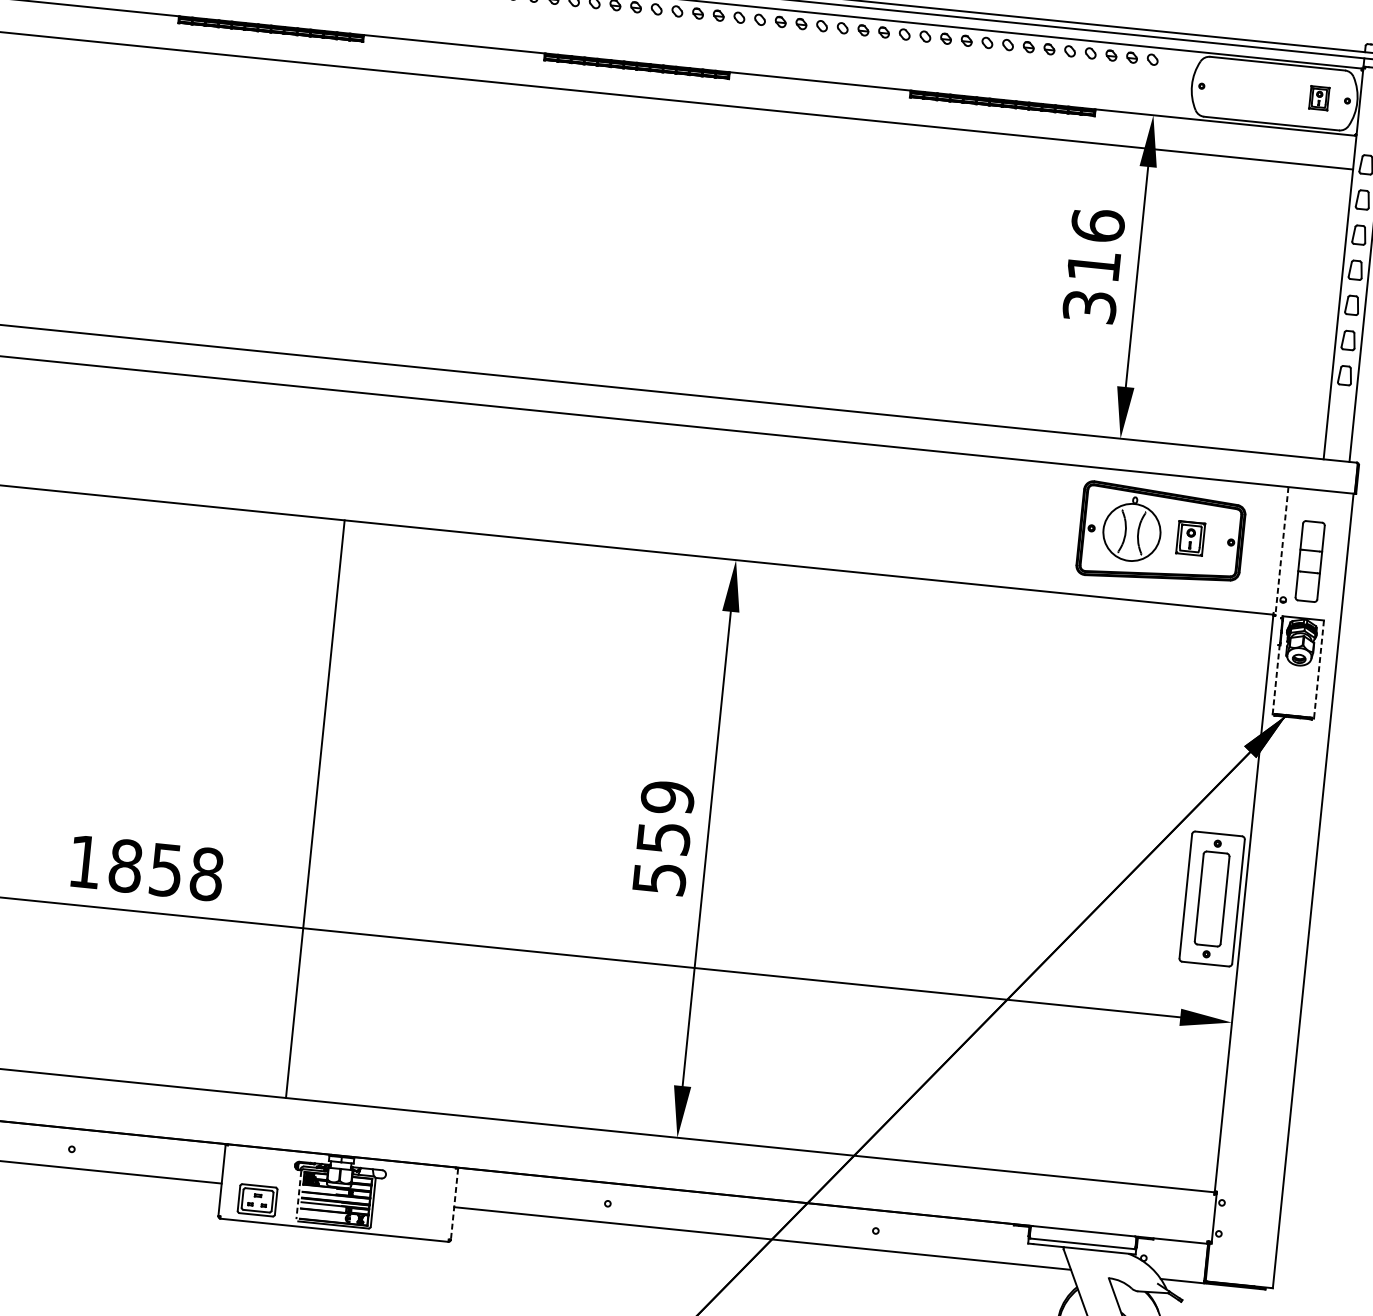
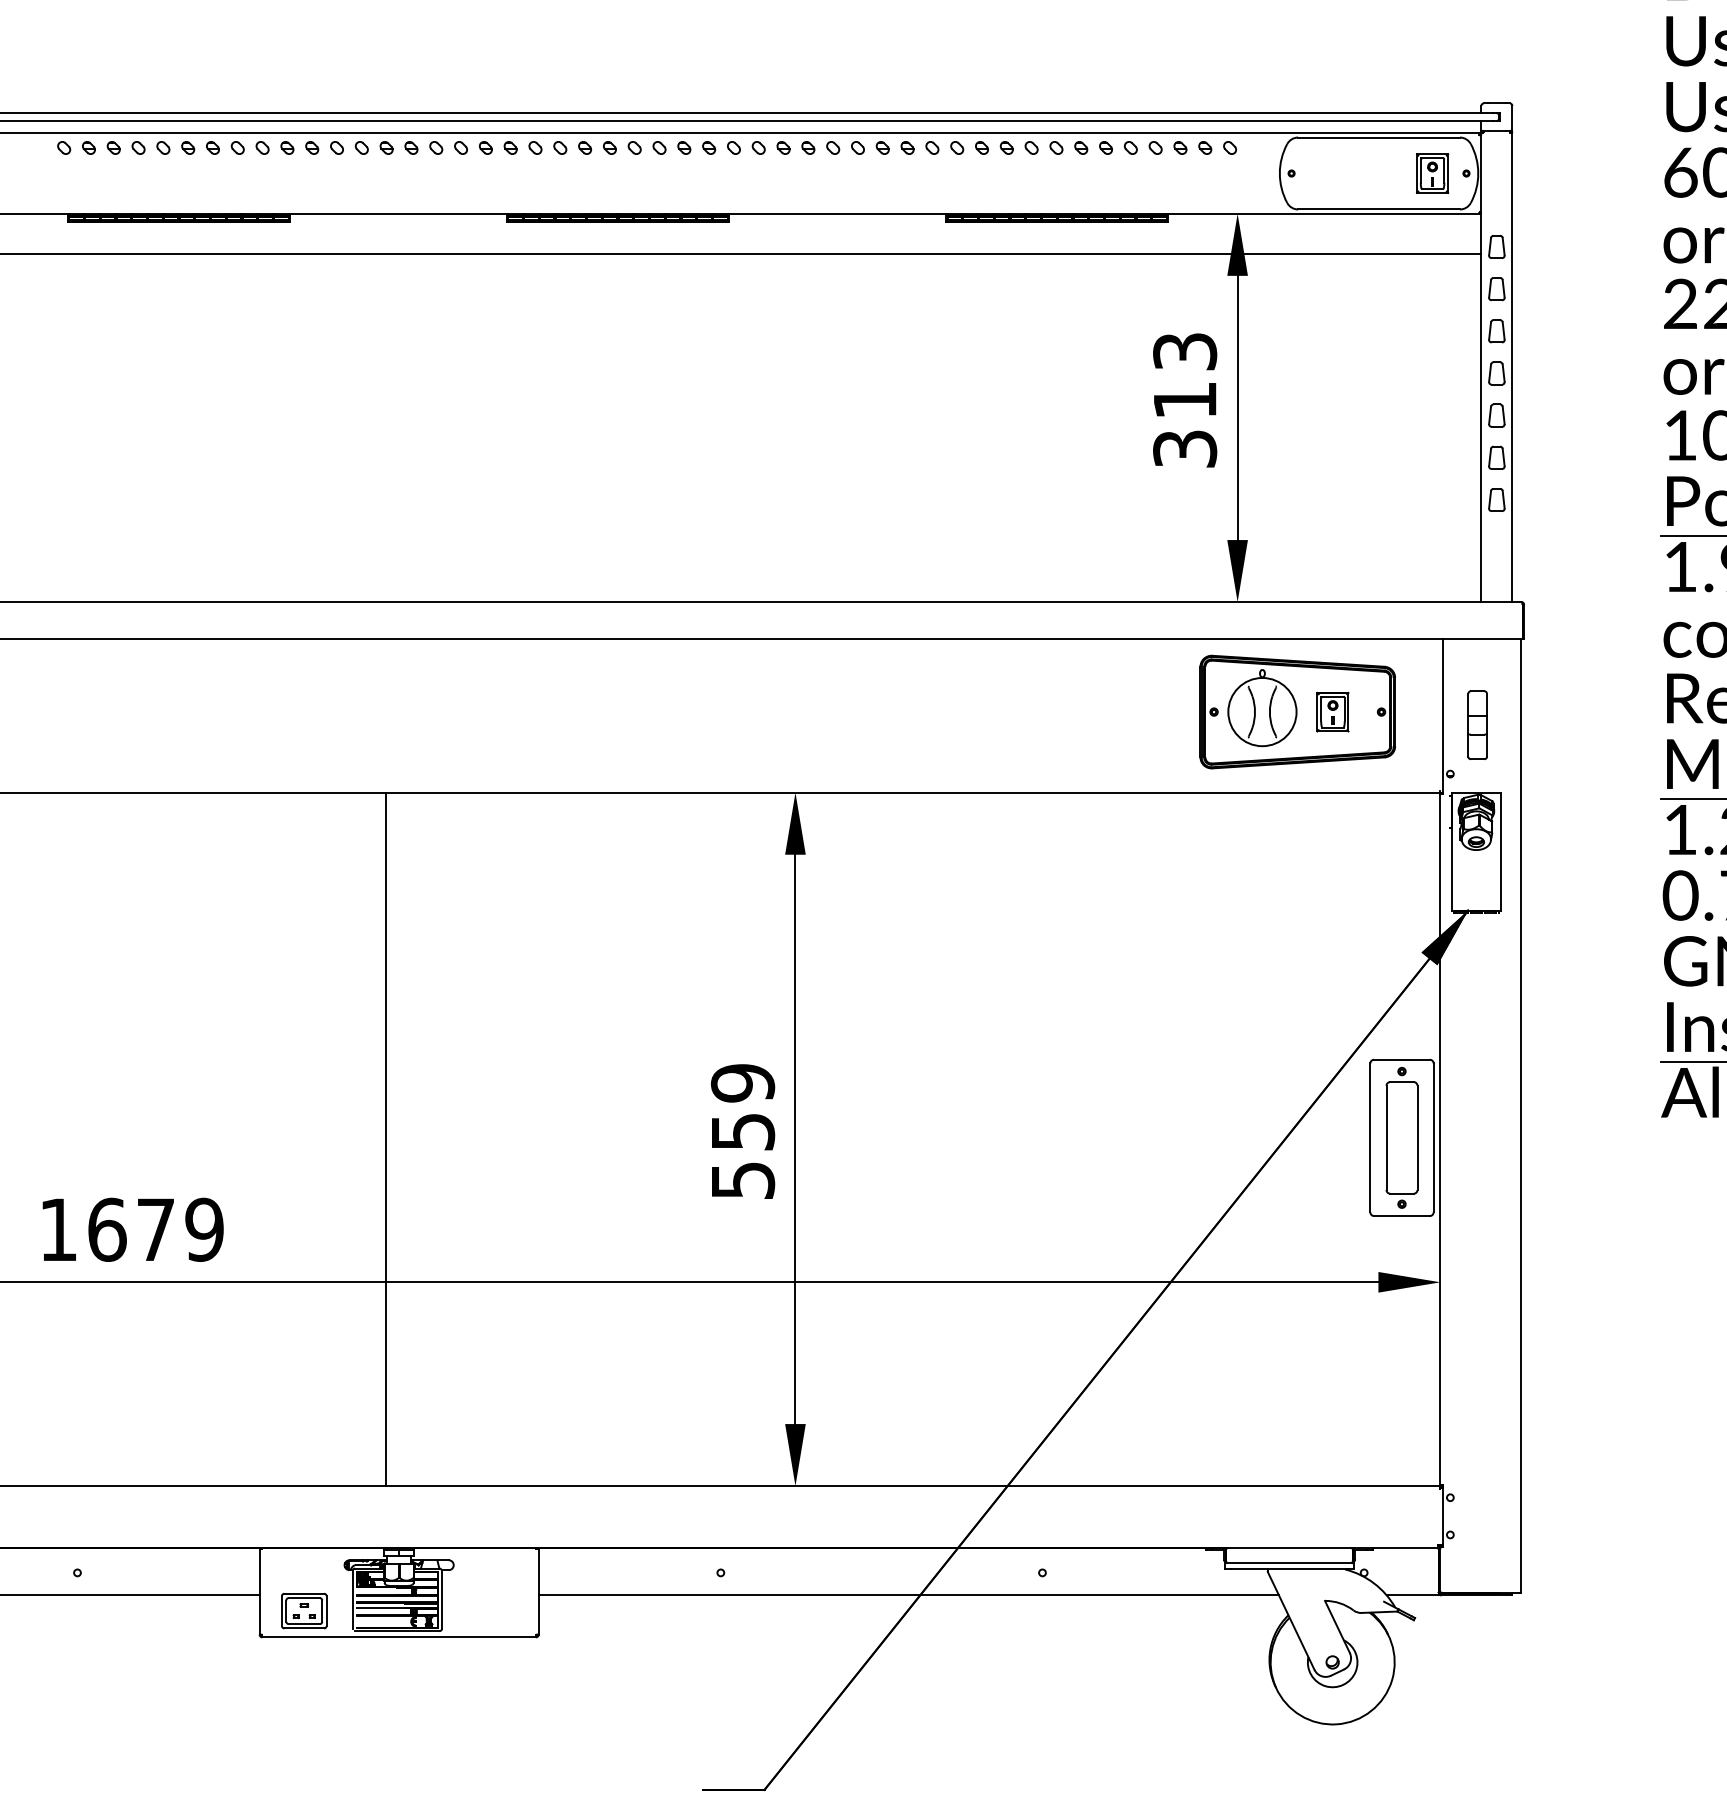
part: (1319, 98) -> (1432, 173), size x1.43
text: (1098, 225) -> (1185, 351), 316 -> 313
line: (1281, 552) -> (1442, 717), dashed -> solid
part: (1309, 561) -> (1477, 725), size x0.71
line: (1319, 669) -> (1501, 852), dashed -> solid
line: (1276, 679) -> (1451, 869), dashed -> solid
line: (315, 809) -> (385, 1139), moved
text: (165, 869) -> (155, 1229), 1858 -> 1679
line: (298, 1194) -> (352, 1599), dashed -> solid
line: (454, 1203) -> (538, 1591), dashed -> solid

